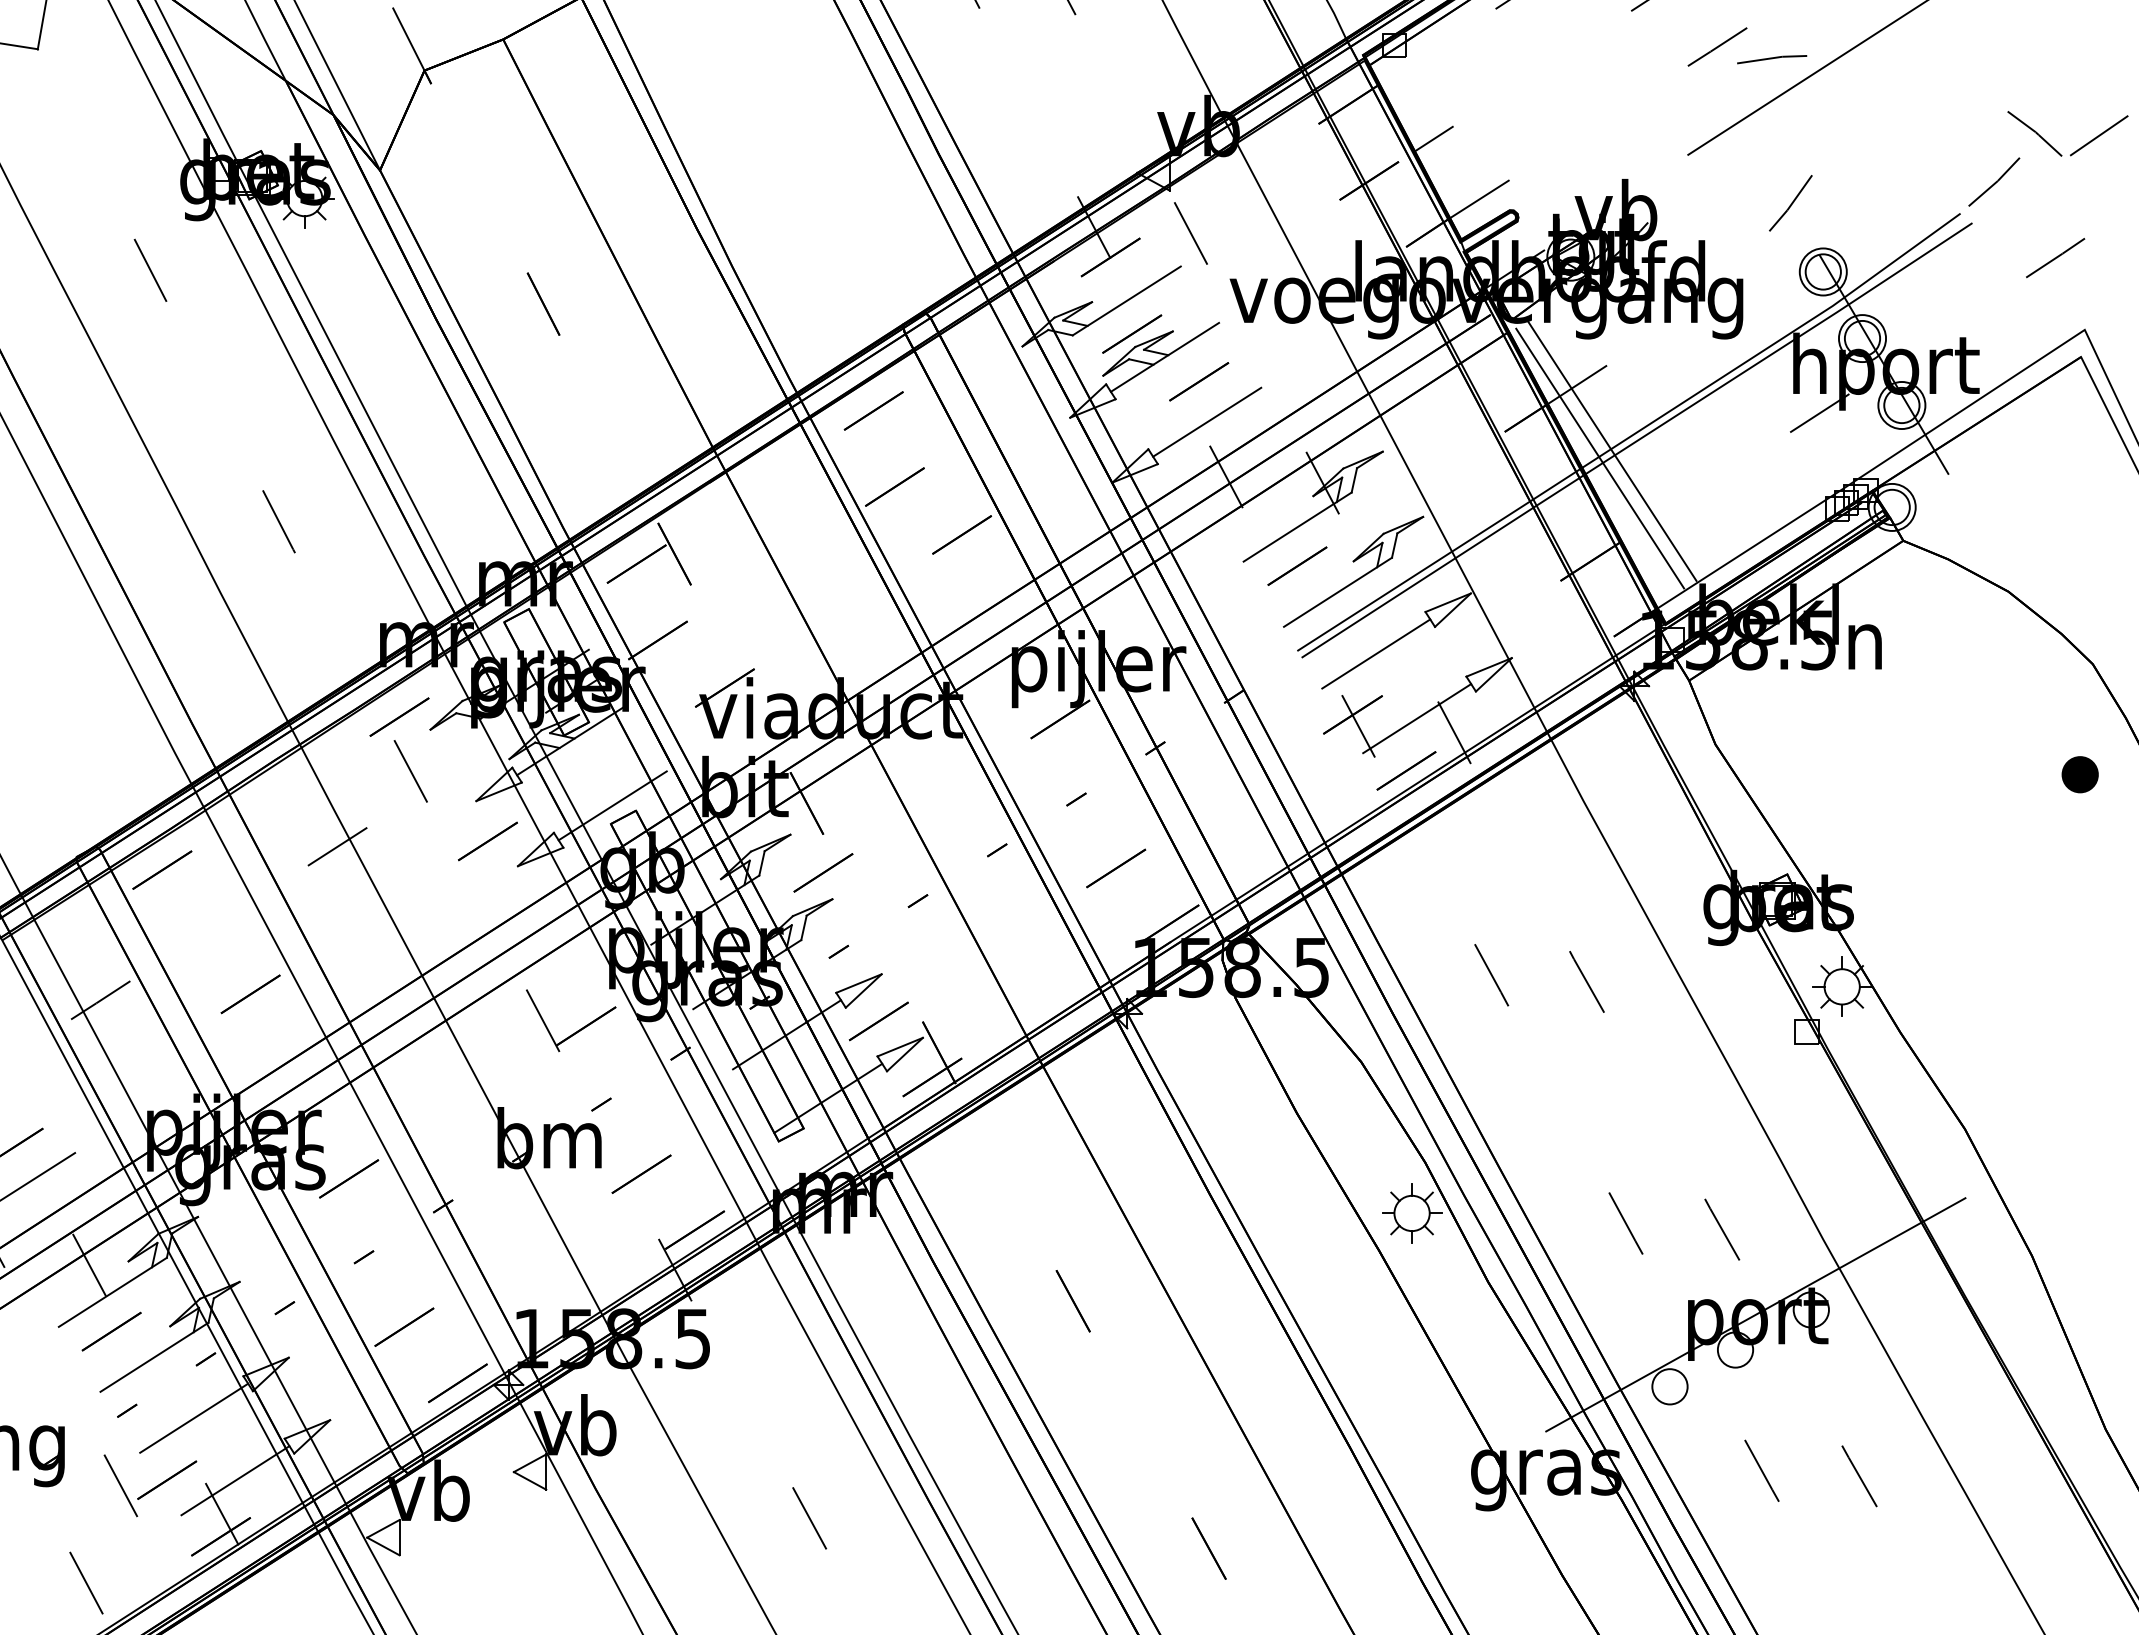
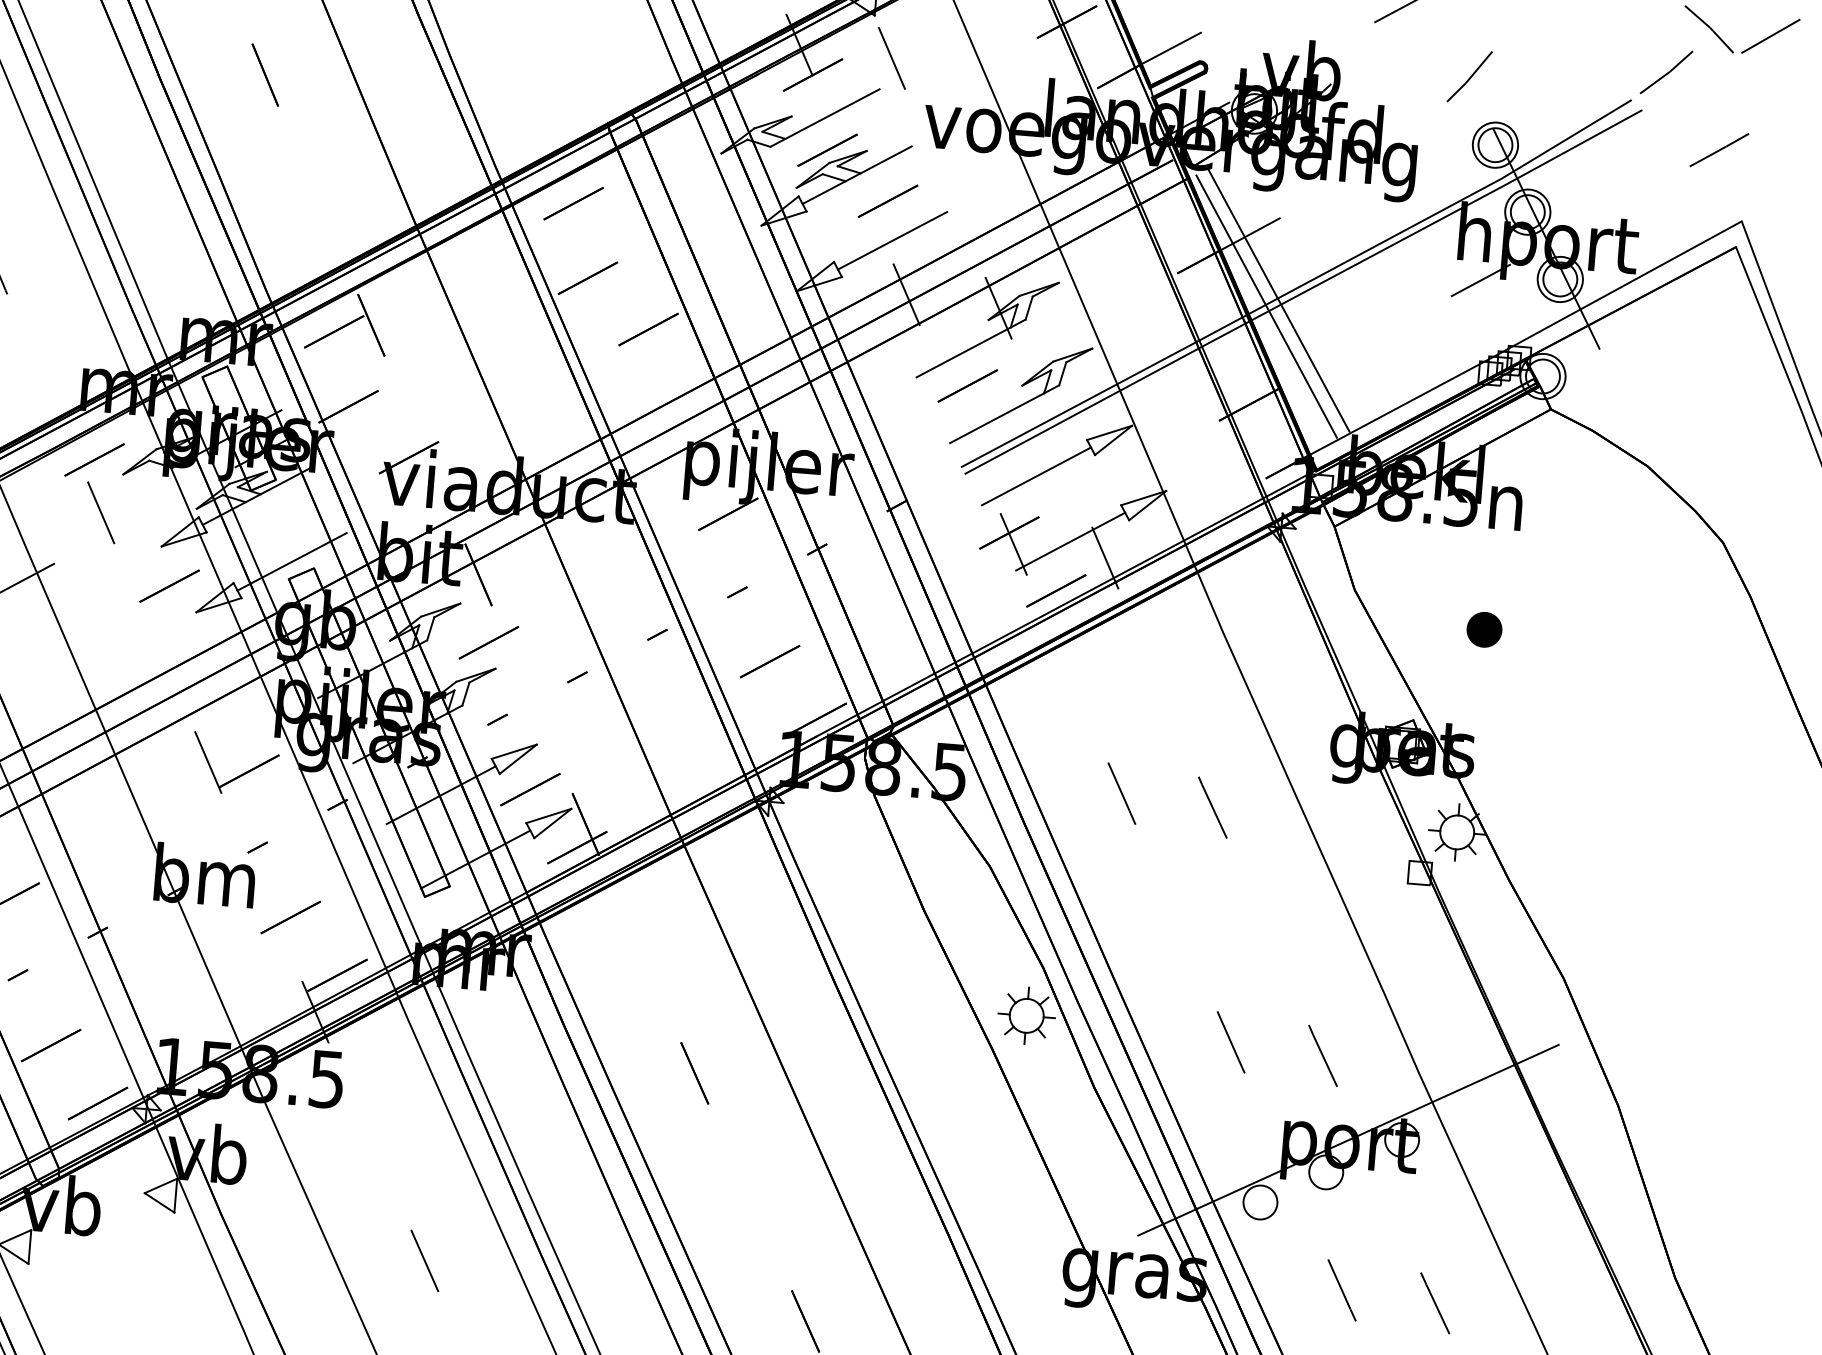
part: (2079, 774) -> (1483, 629), moved

